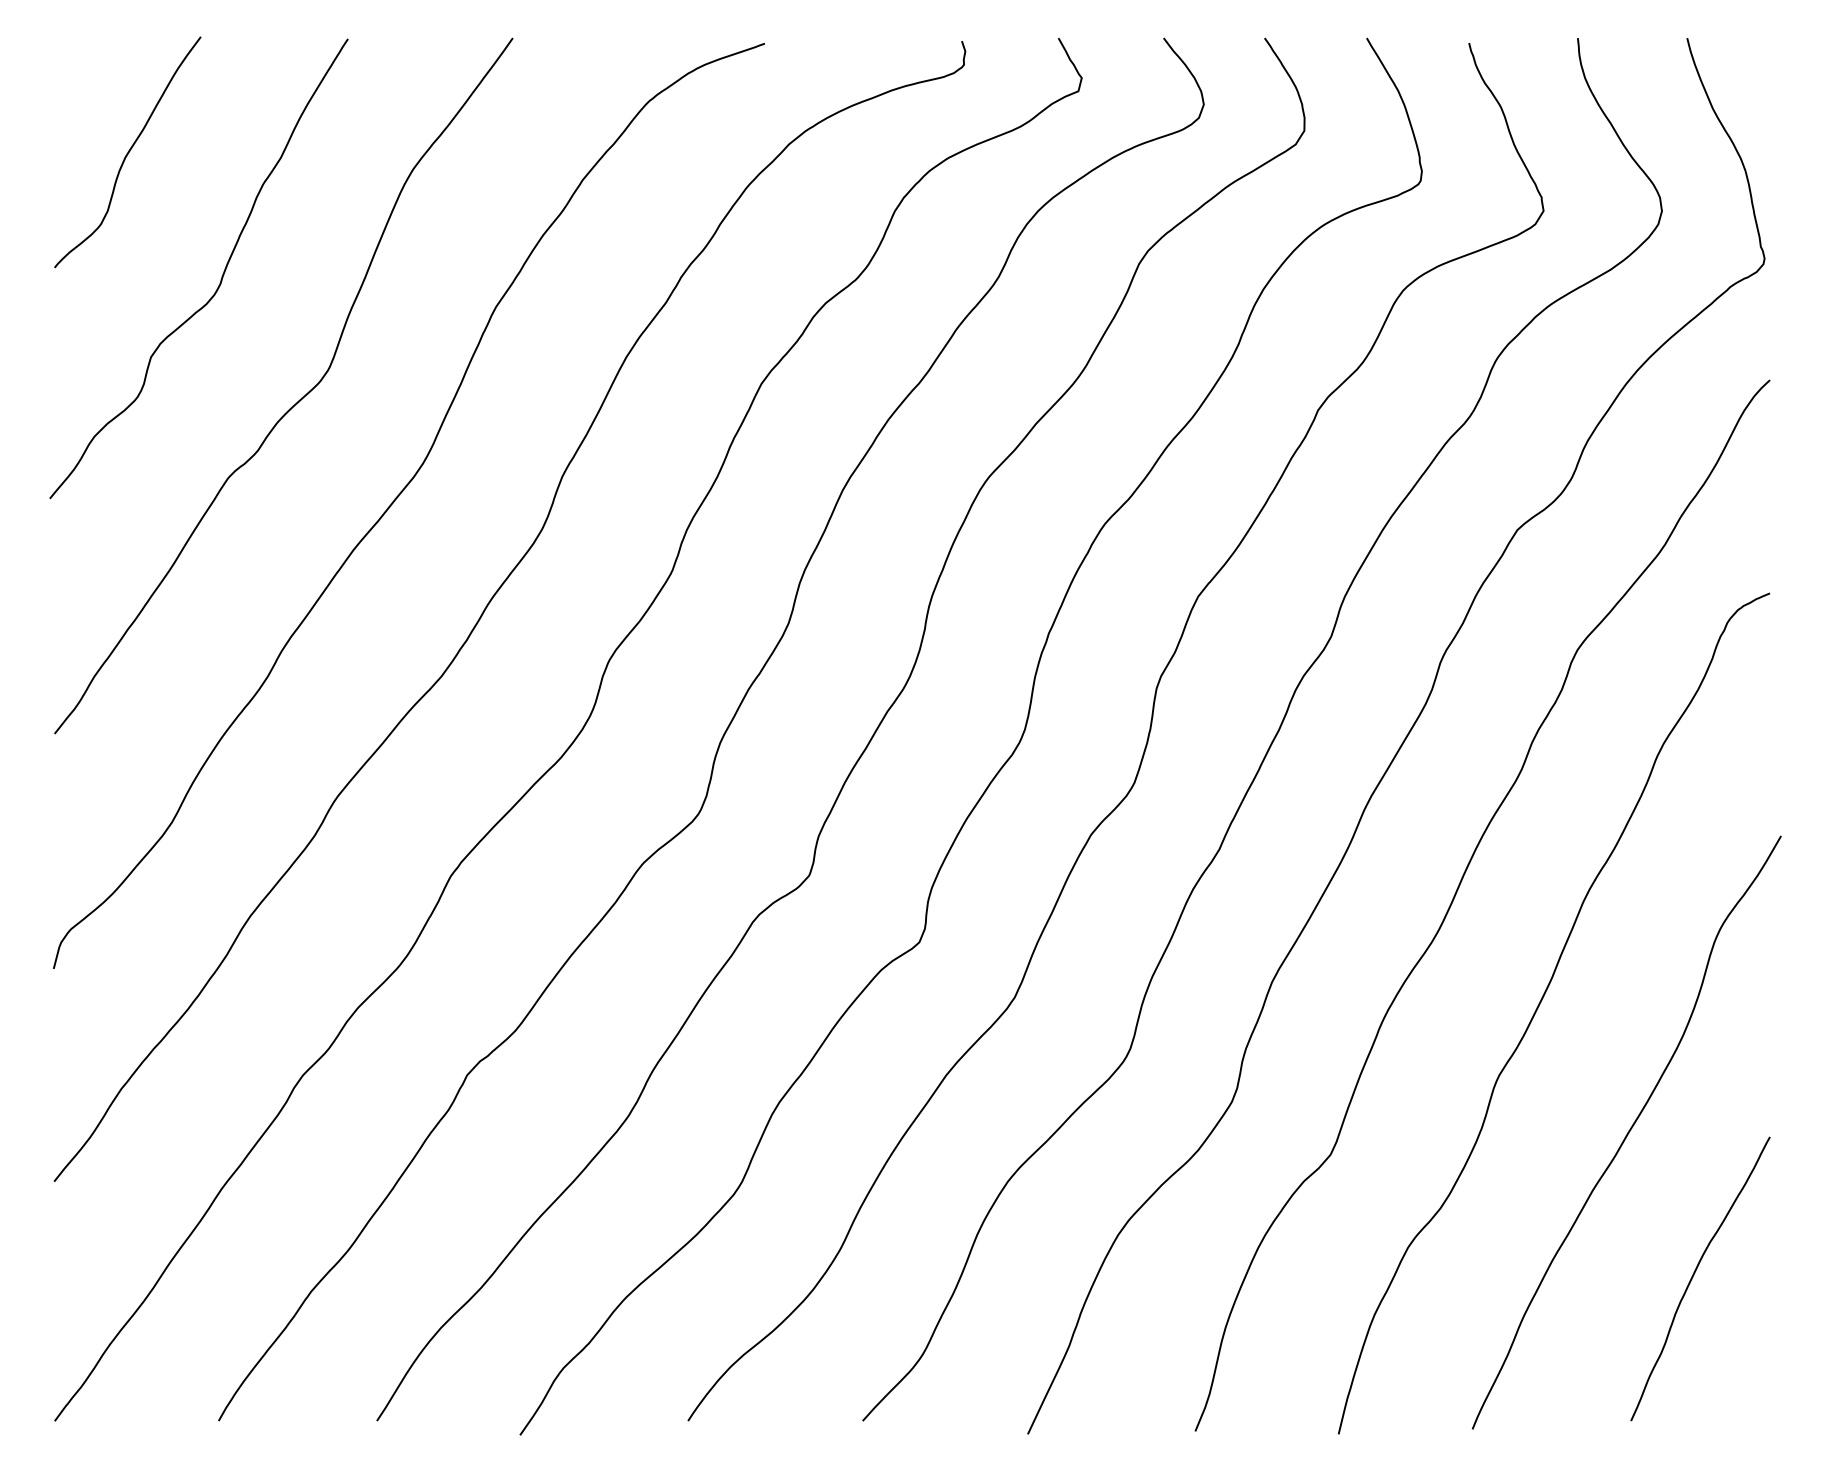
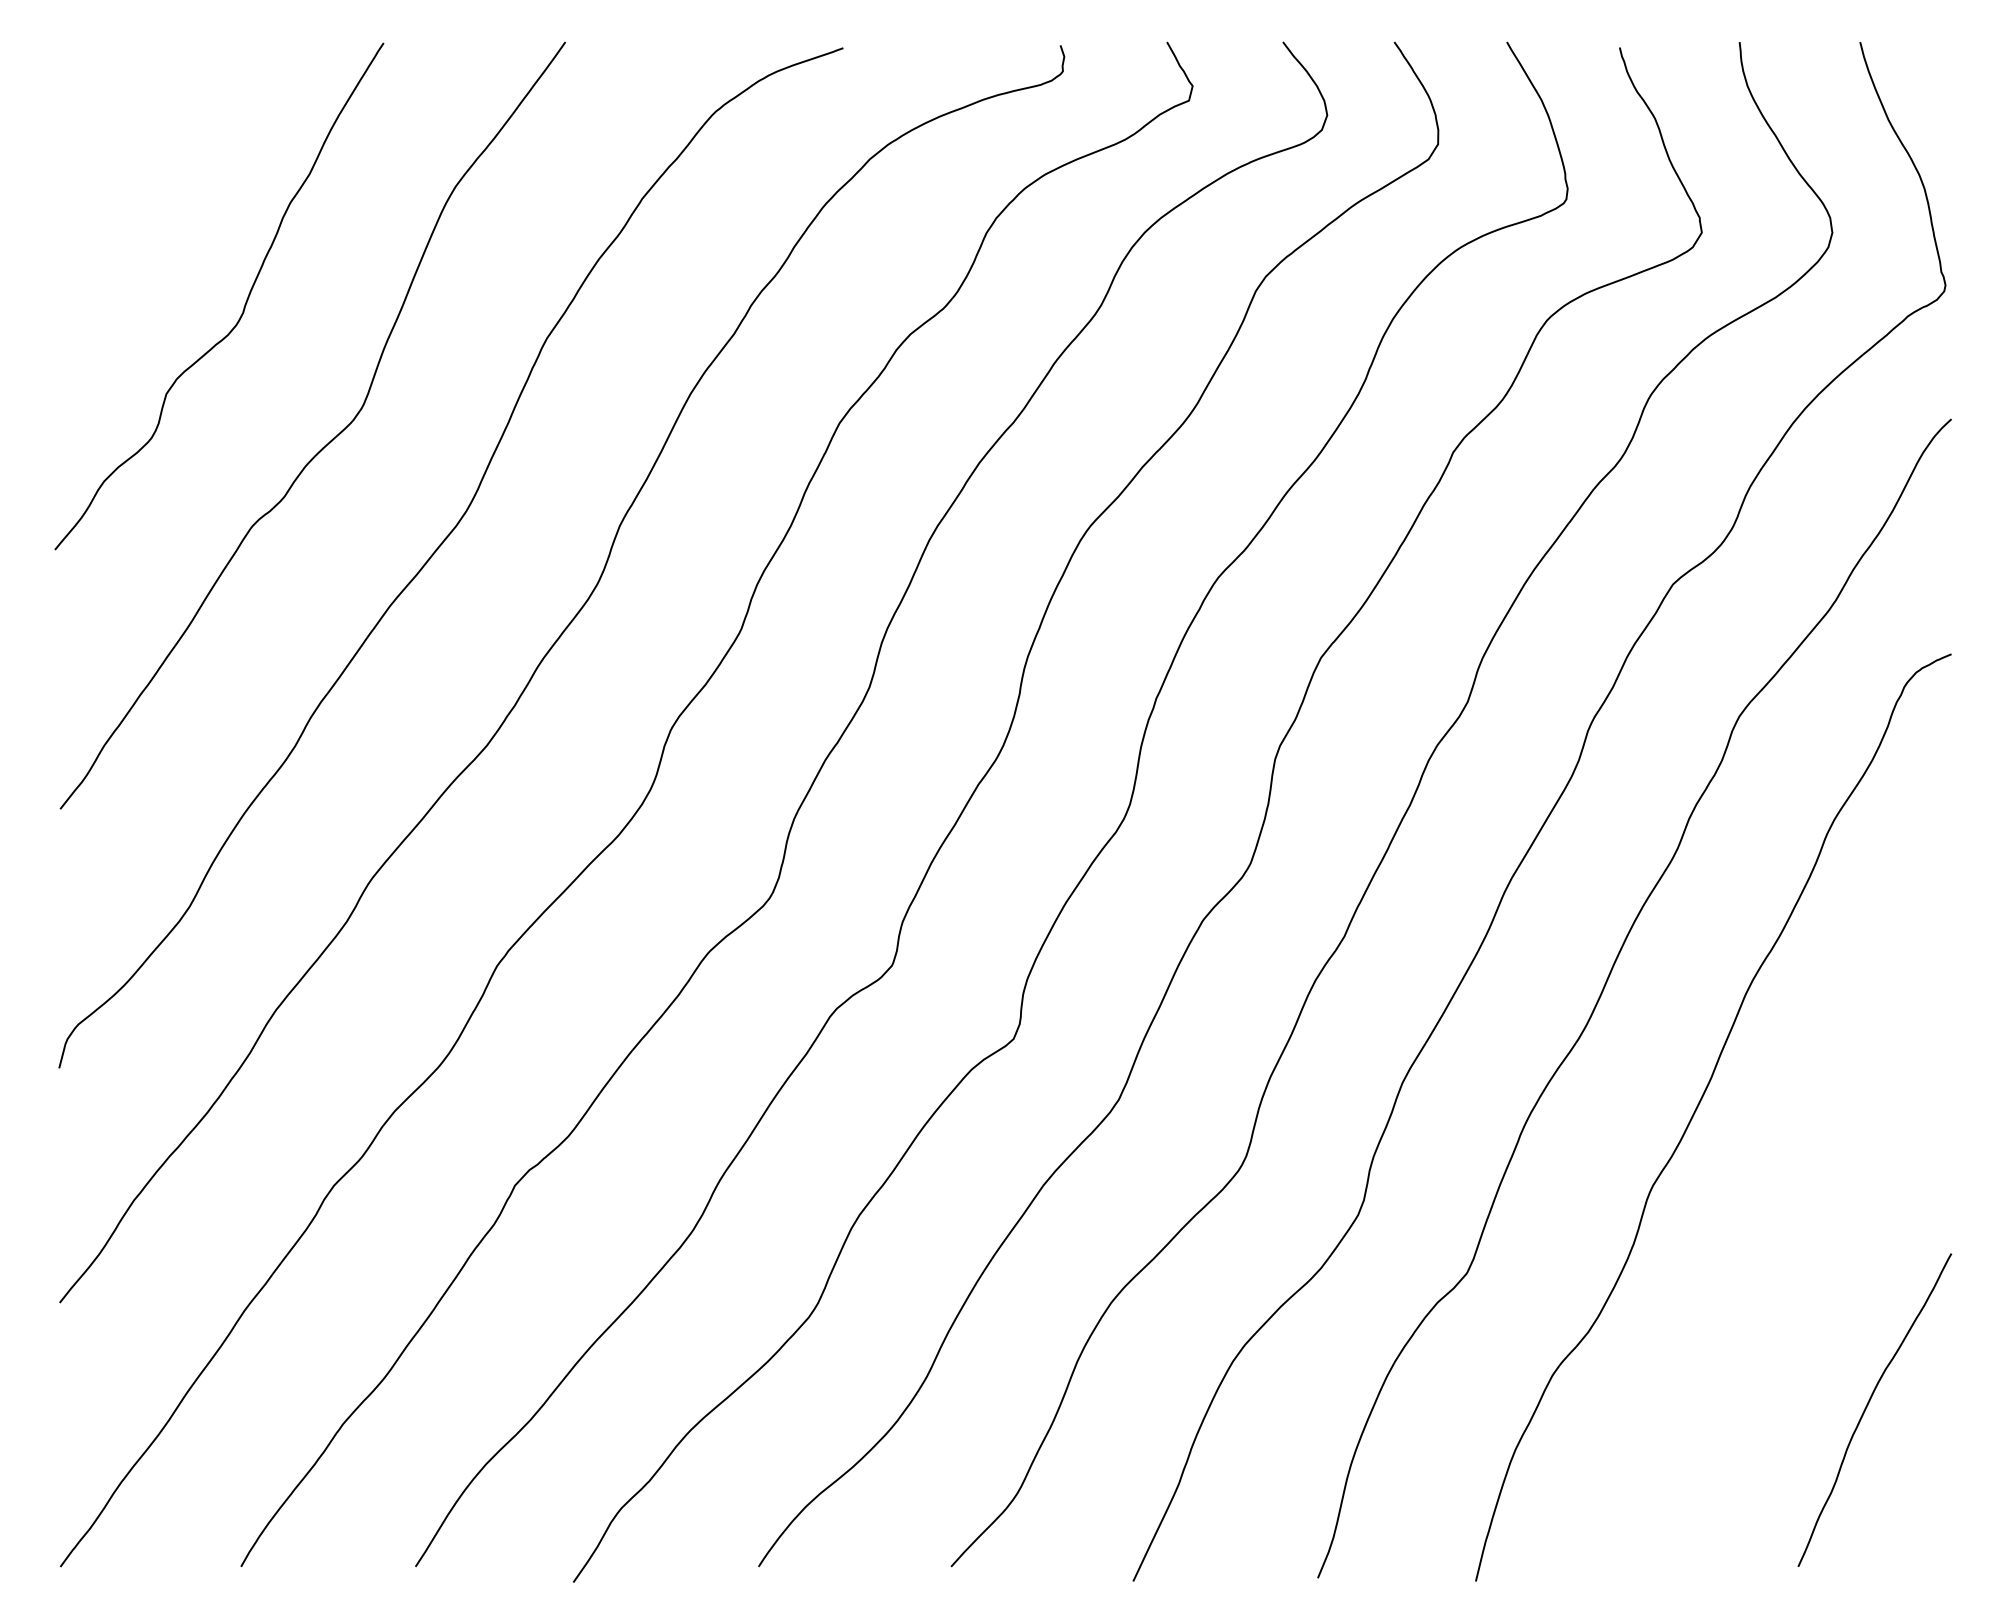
curve: (128, 151) -> (141, 167), removed
curve: (1627, 1132) -> (1794, 1248), removed

